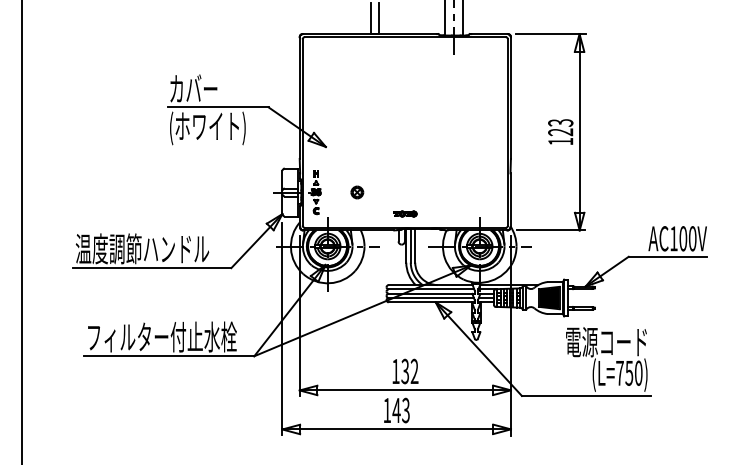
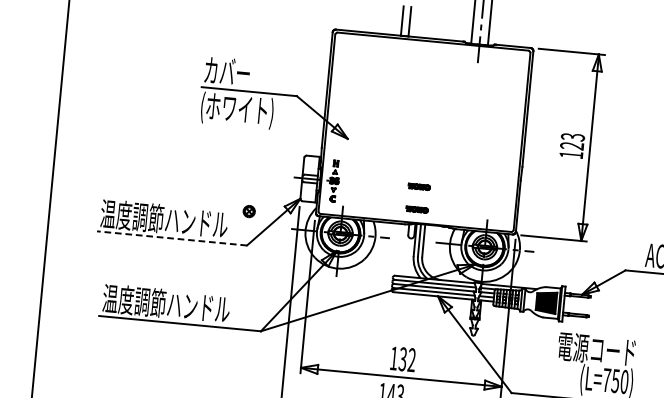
part: (405, 189) -> (419, 186), added
part: (357, 192) -> (249, 211), moved
line: (152, 268) -> (172, 238), solid -> dashed
text: (161, 336) -> (174, 304), フィルター付止水栓 -> 温度調節ハンドル

